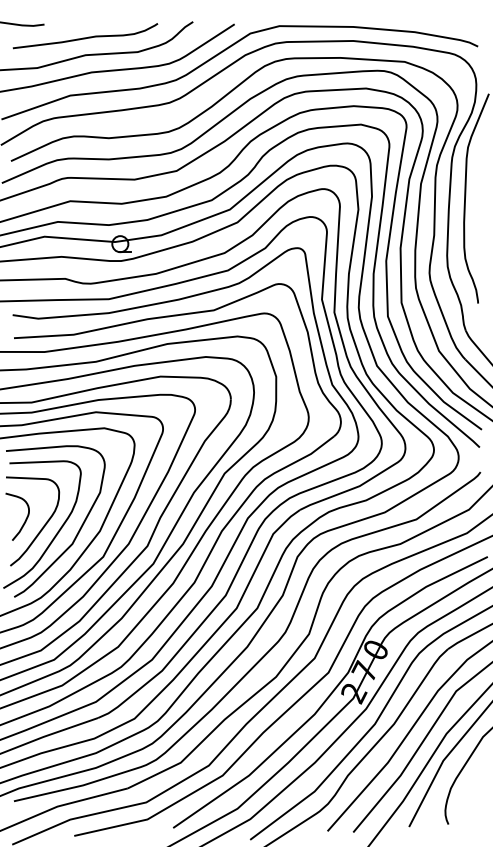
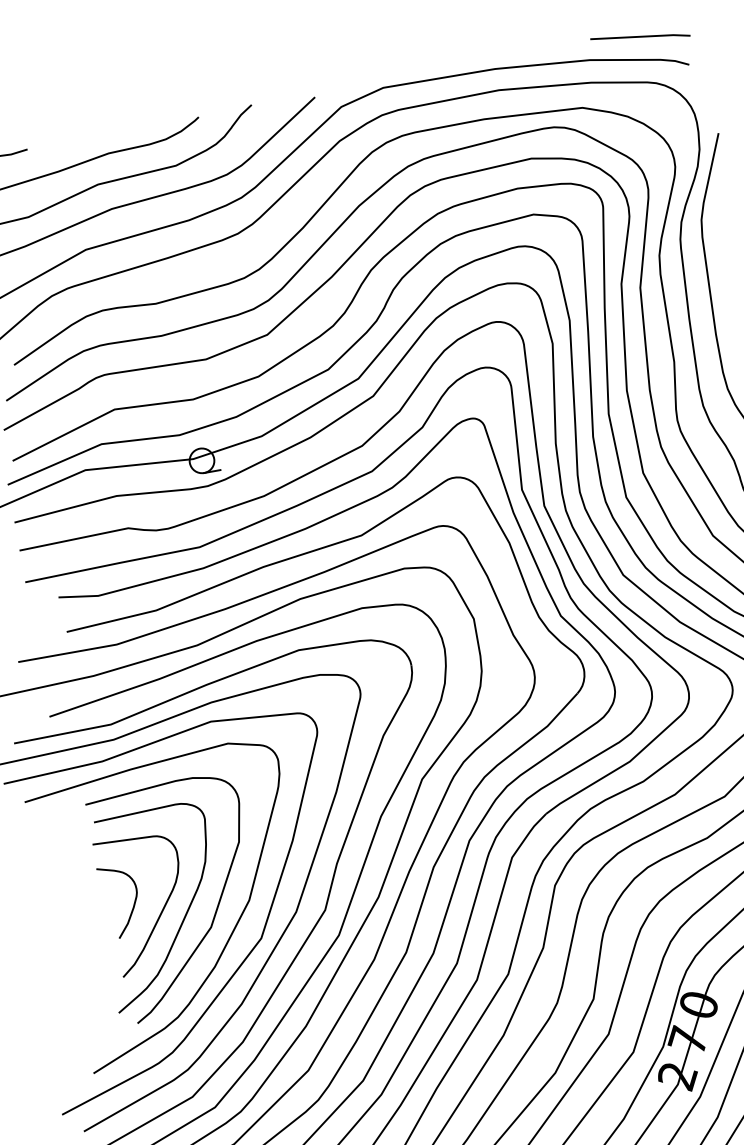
line: (449, 23) -> (639, 37), added

